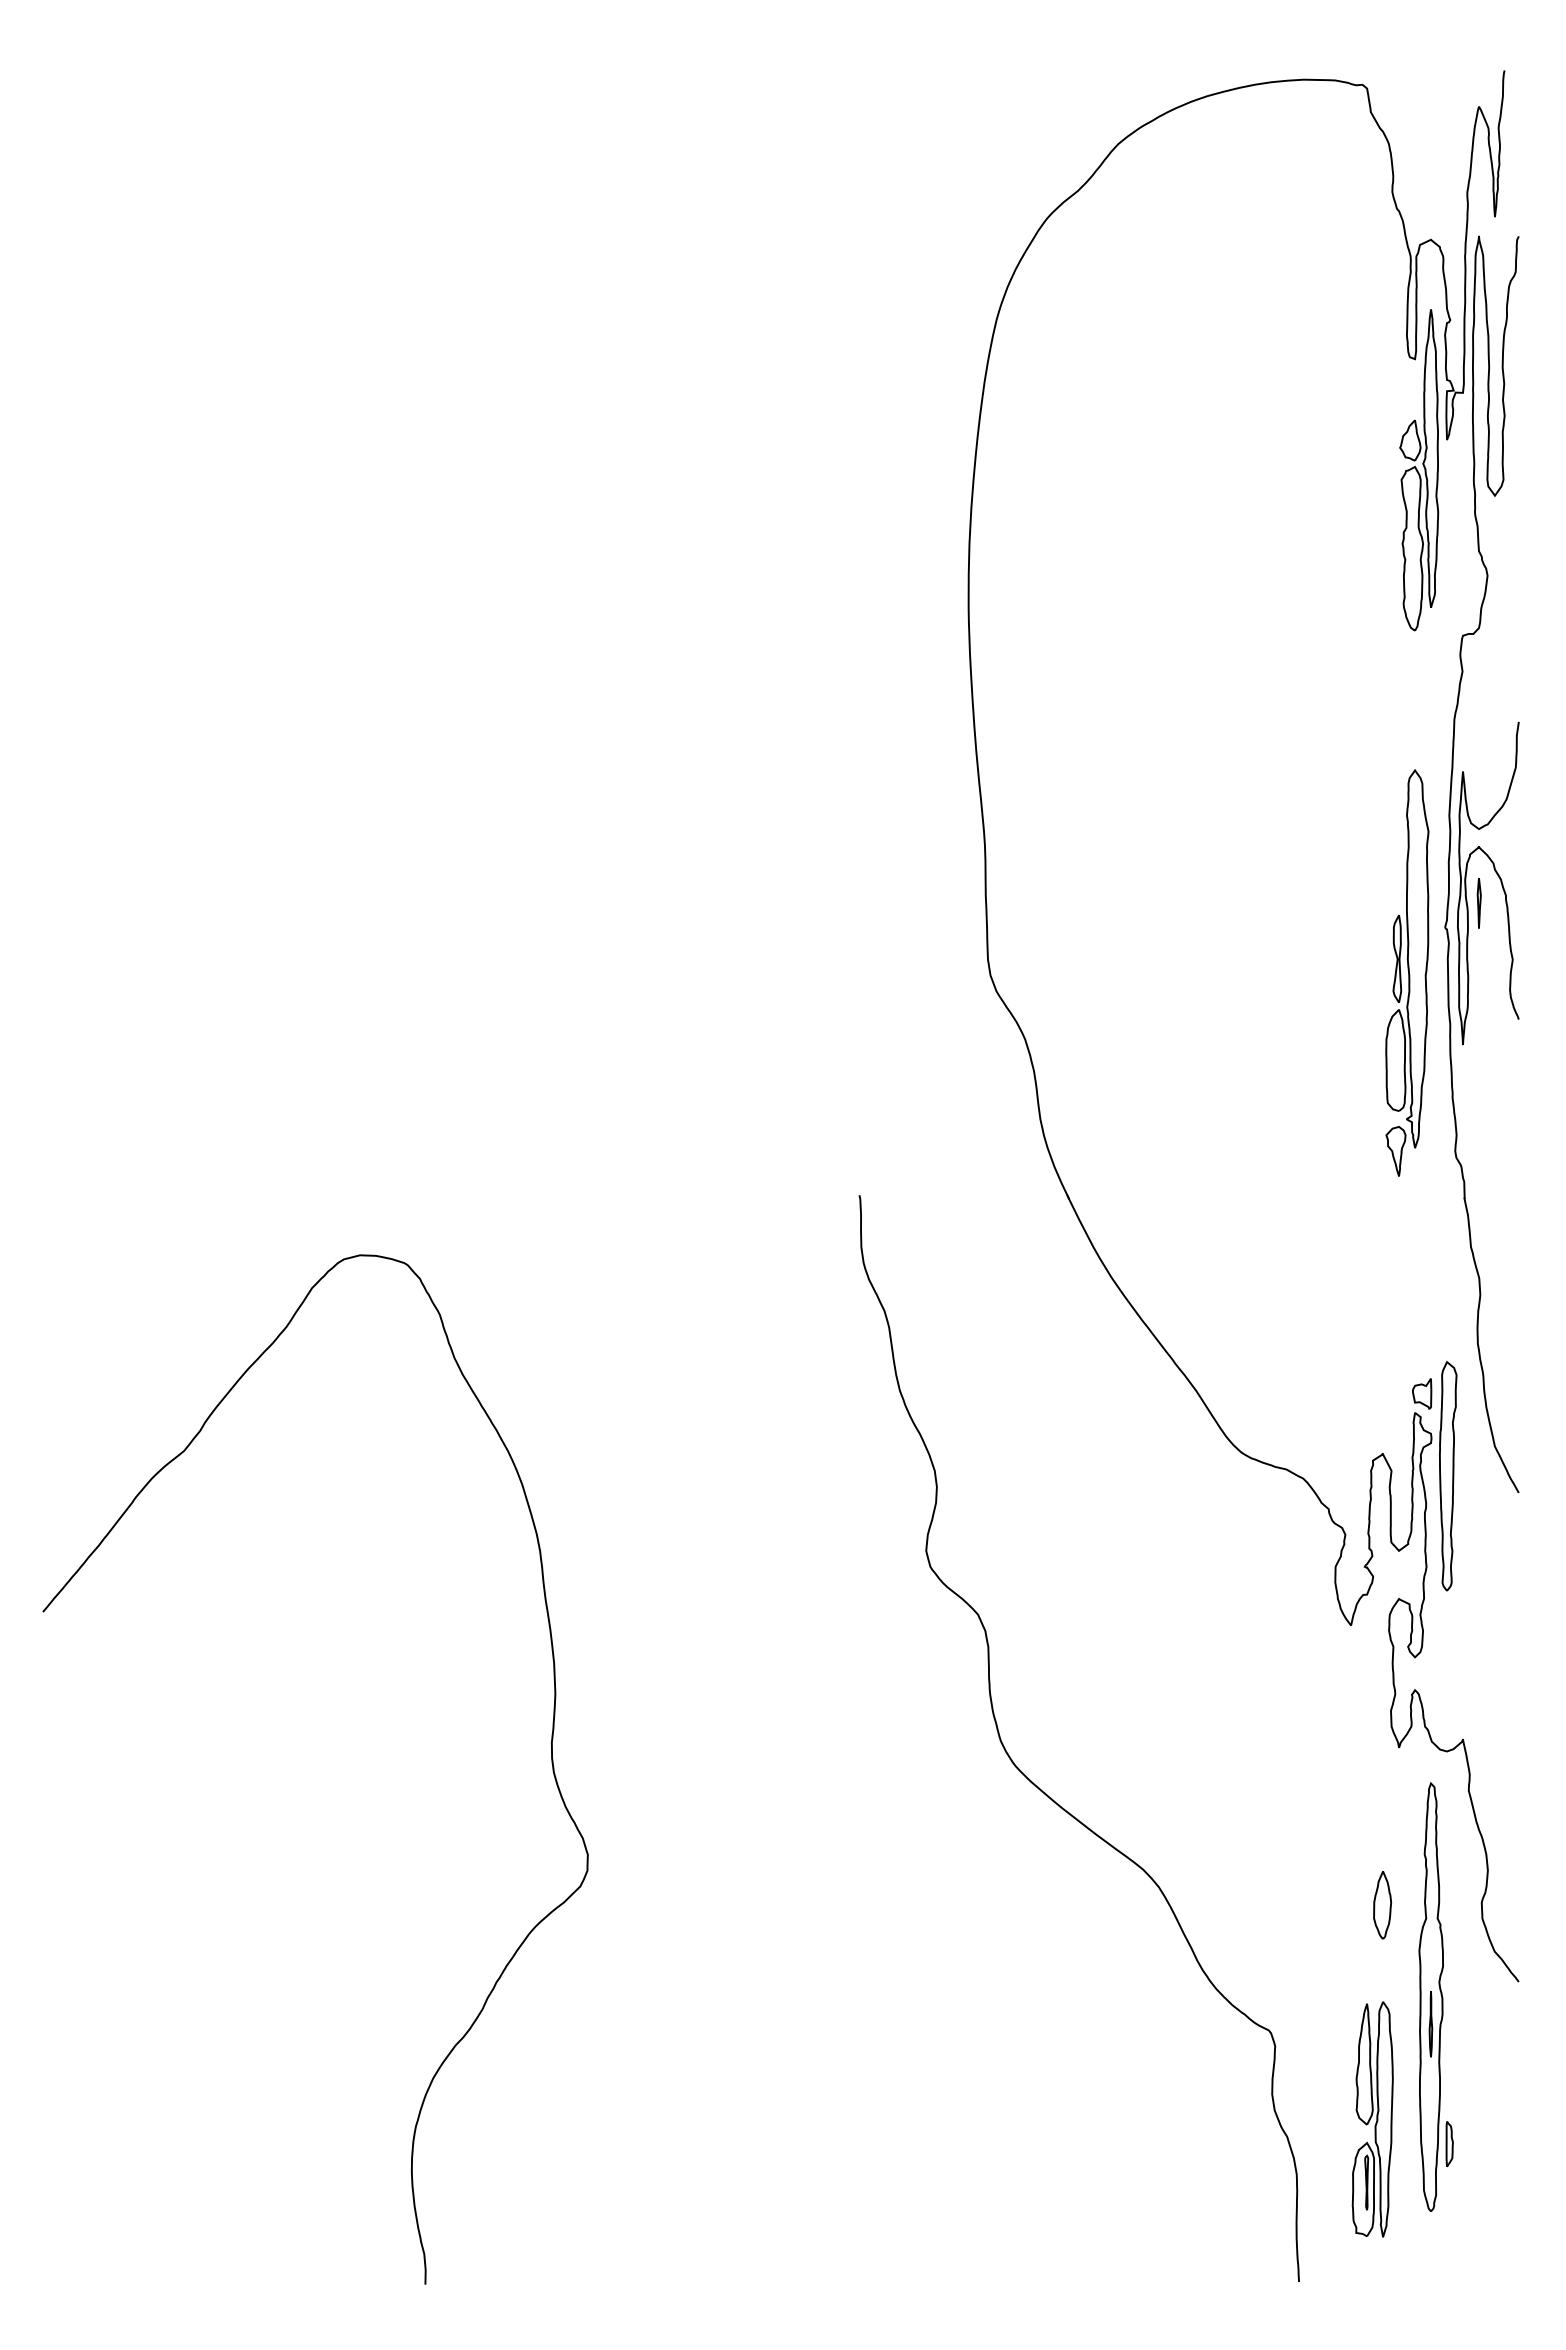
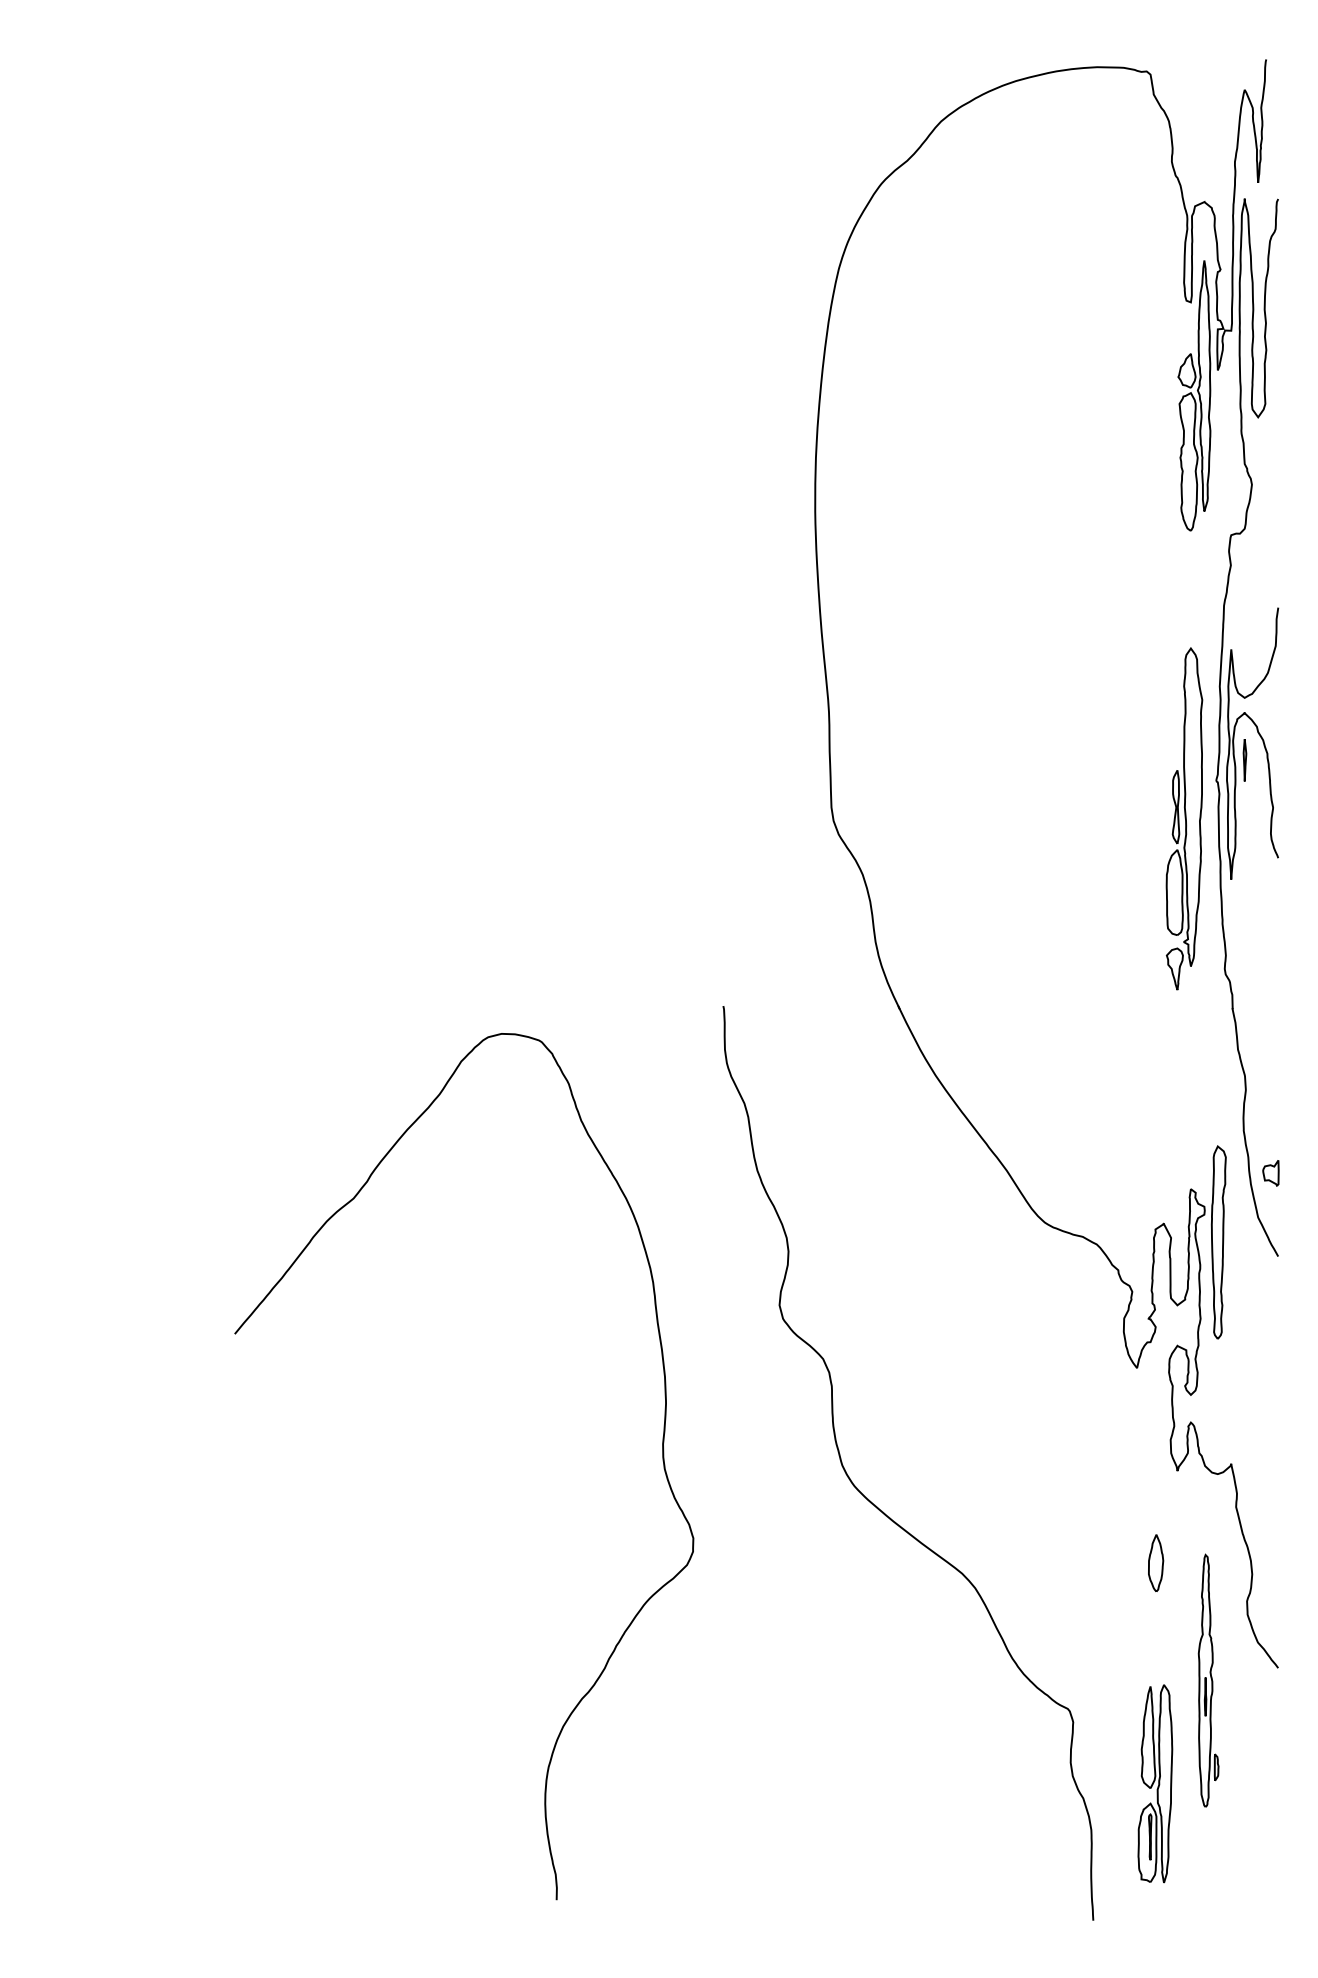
part: (1422, 1393) -> (1271, 1172), moved
curve: (551, 1763) -> (662, 1461), moved
part: (1382, 1905) -> (1155, 1563), moved
part: (1435, 1996) -> (1208, 1680), size x0.7

